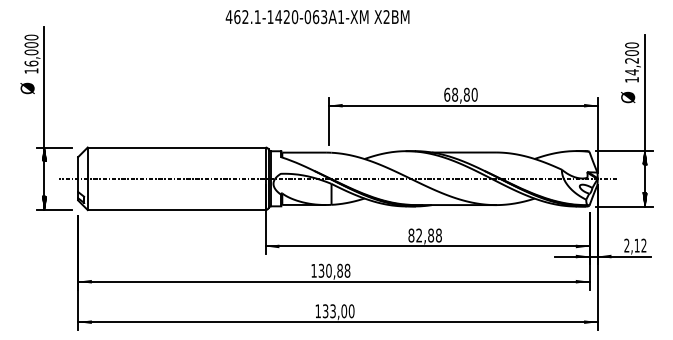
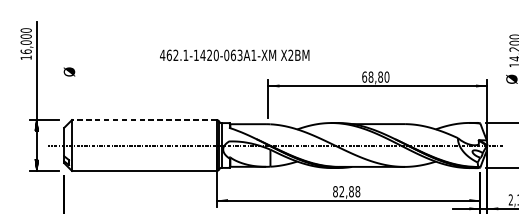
text: (317, 17) -> (234, 55), moved
text: (27, 88) -> (69, 72), moved
line: (176, 147) -> (144, 120), solid -> dashed

